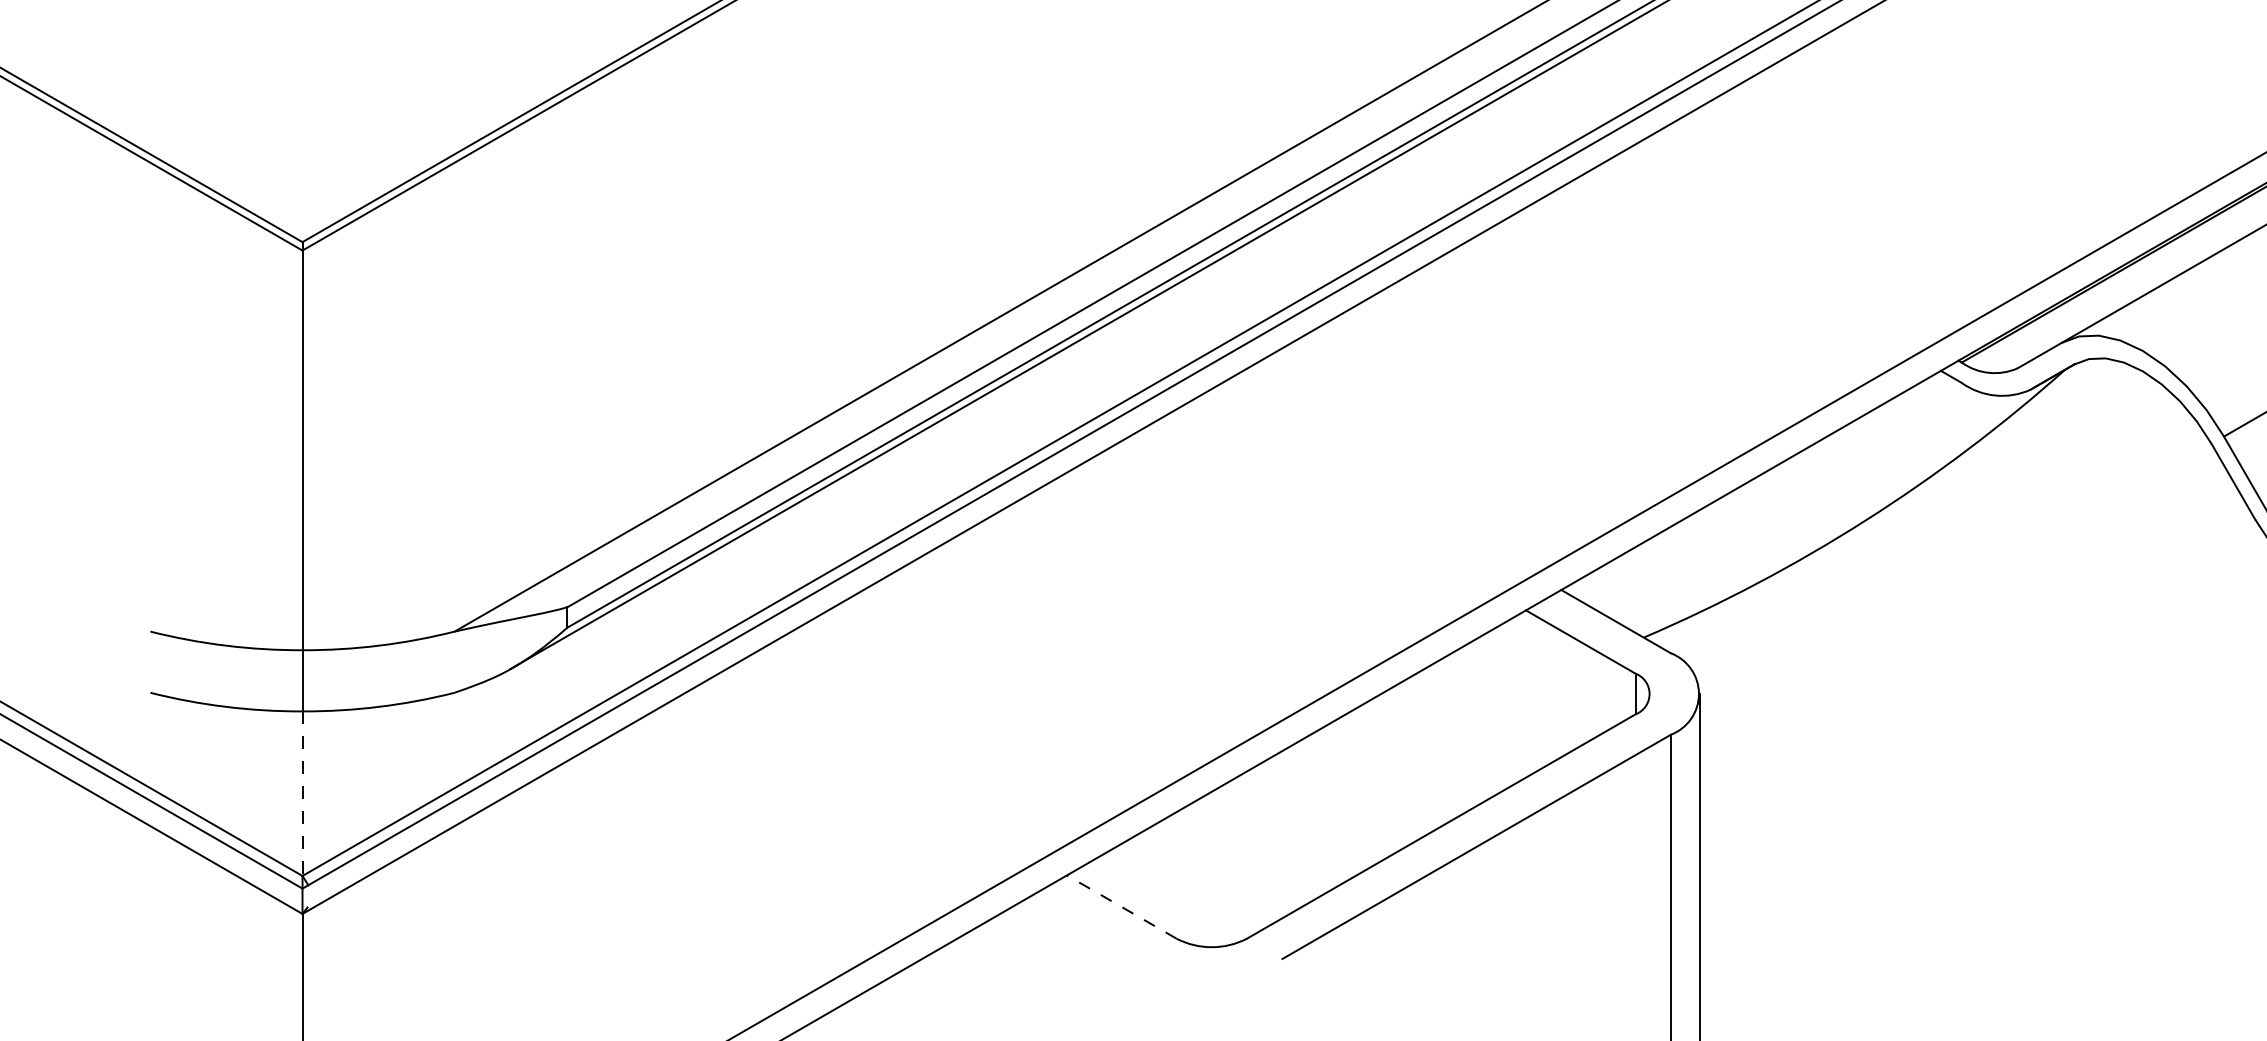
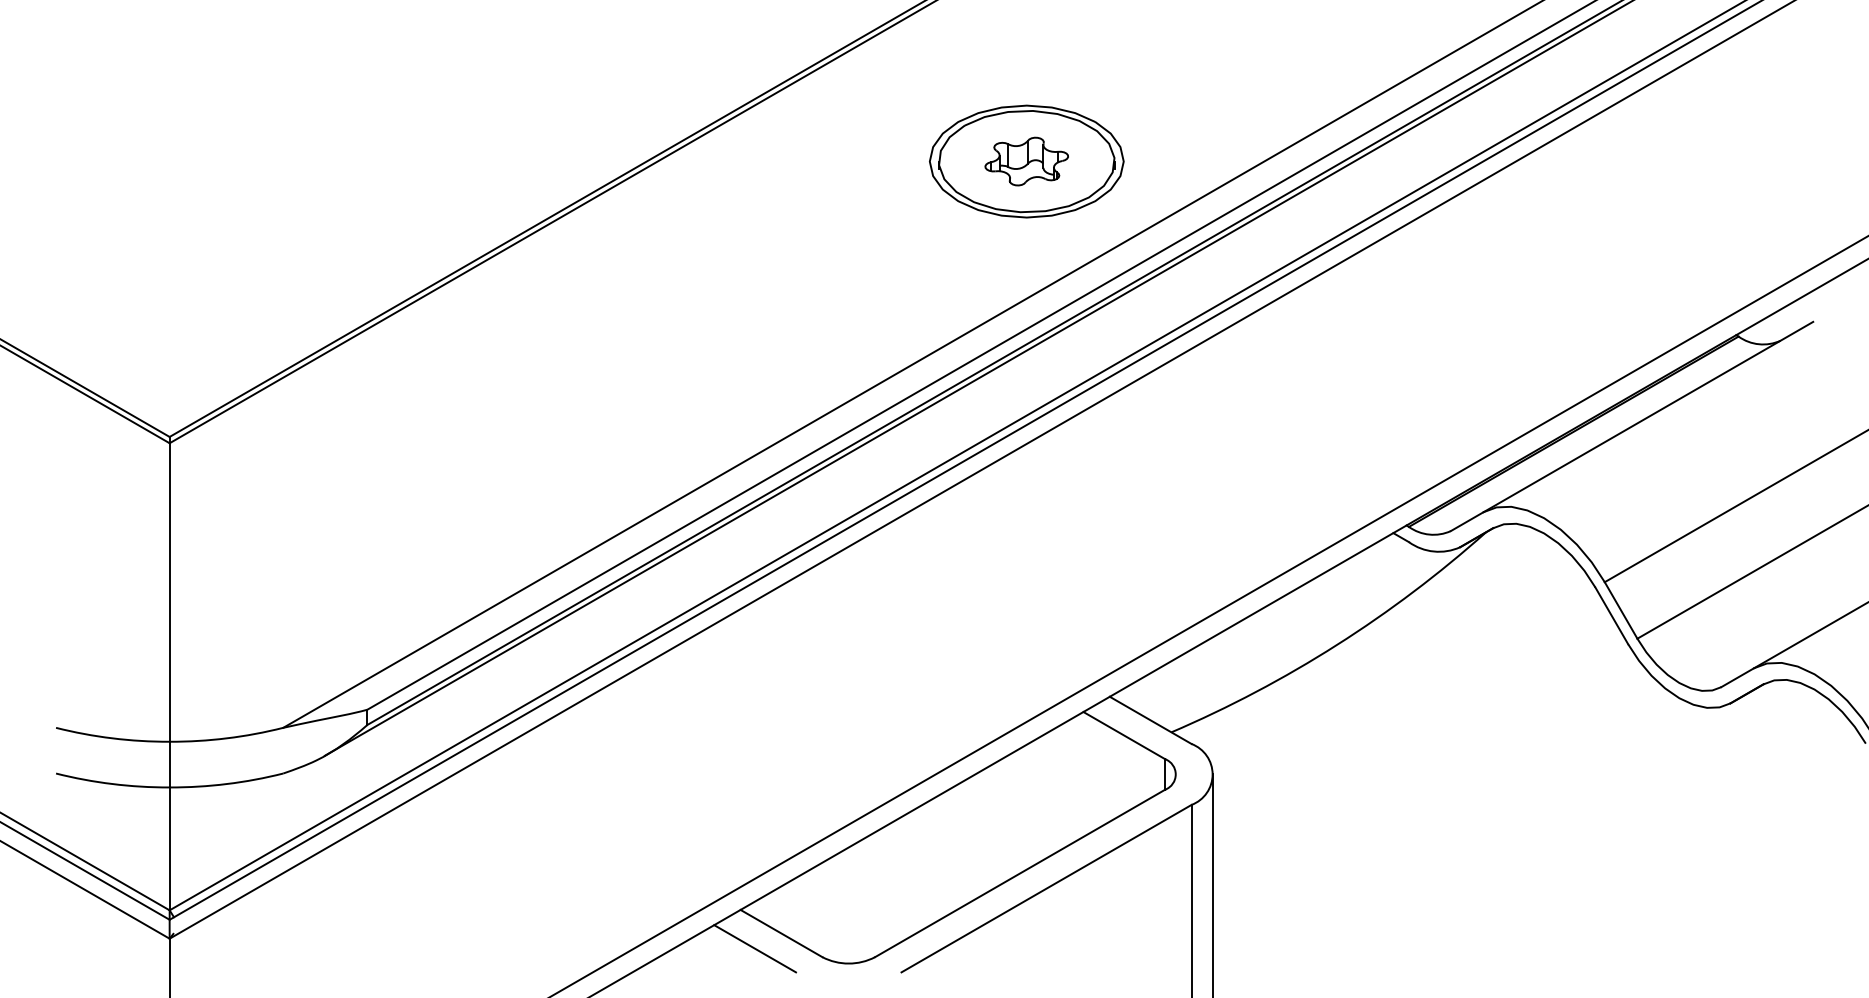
line: (302, 794) -> (169, 849), dashed -> solid
line: (1121, 906) -> (781, 933), dashed -> solid
line: (1086, 927) -> (755, 948), added

